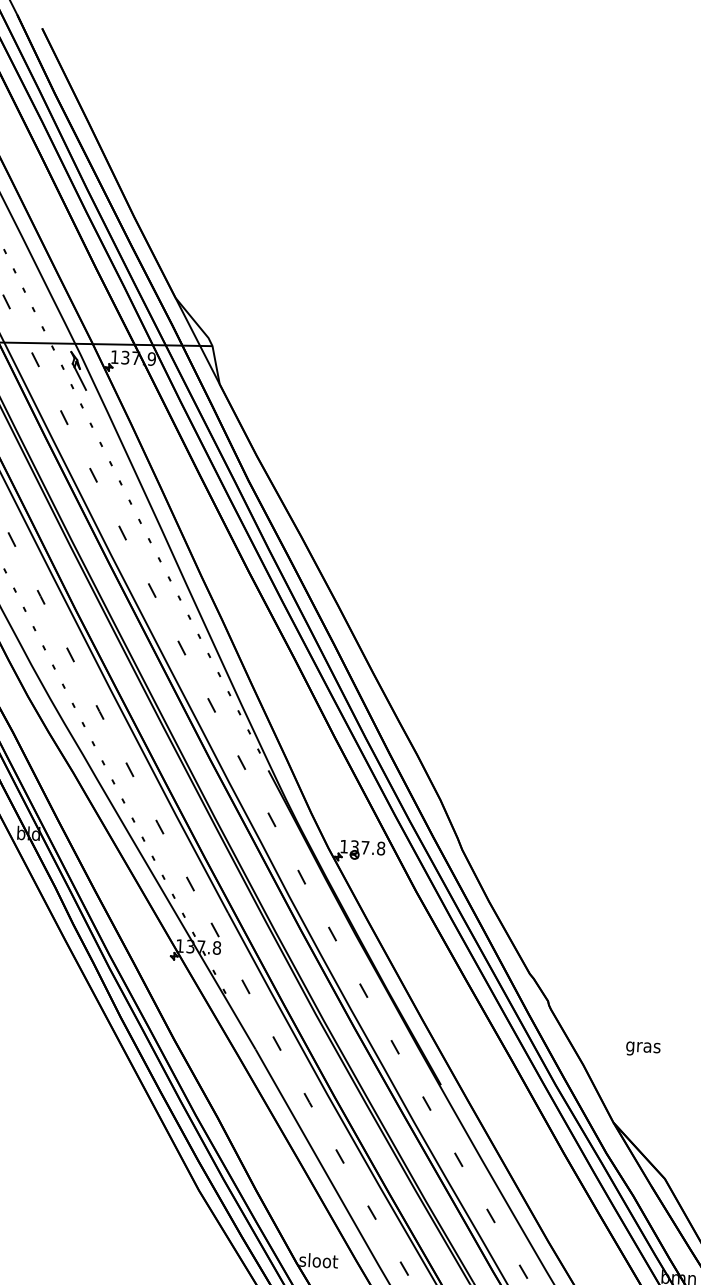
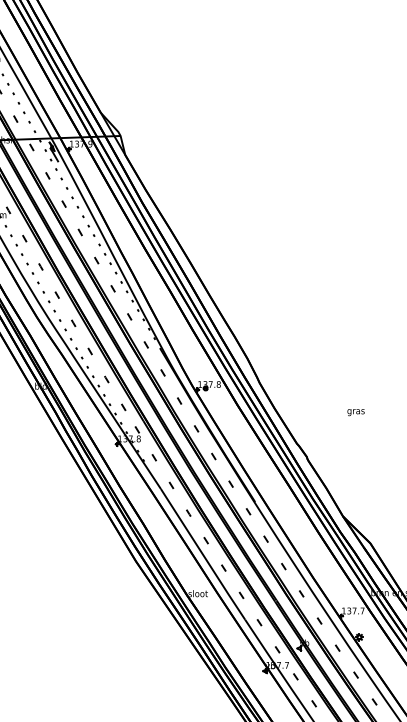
text: (642, 1048) -> (355, 412), moved

